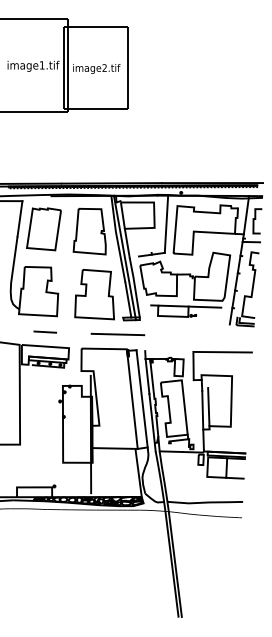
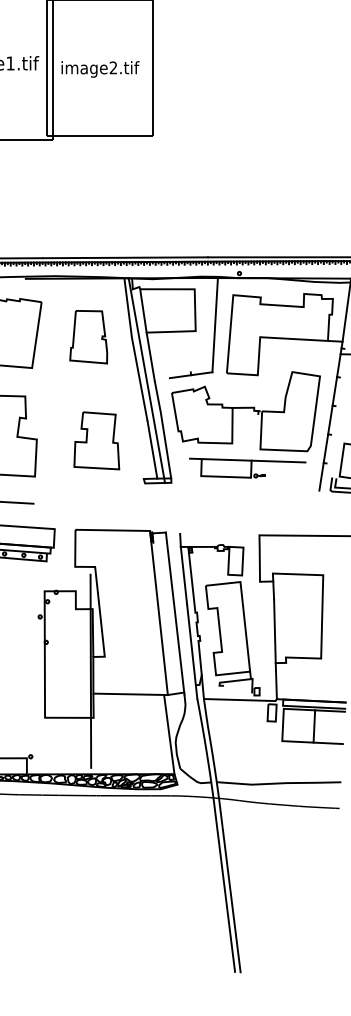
part: (89, 231) -> (88, 337), size x0.7
part: (94, 294) -> (96, 440), size x0.7
line: (117, 334) -> (134, 506), removed
line: (208, 407) -> (284, 626), removed

